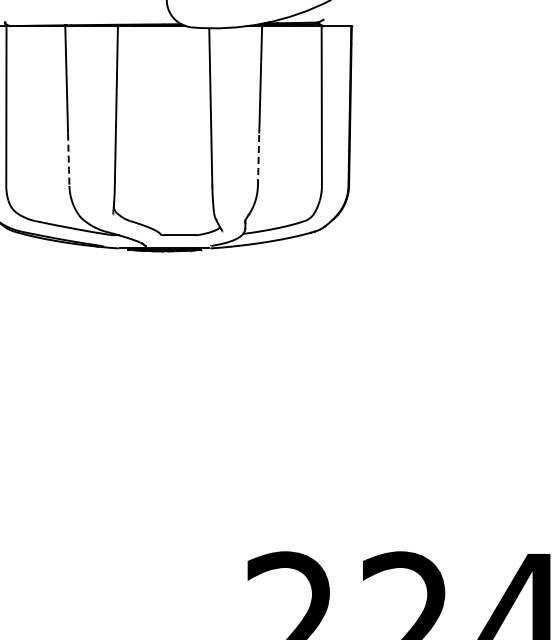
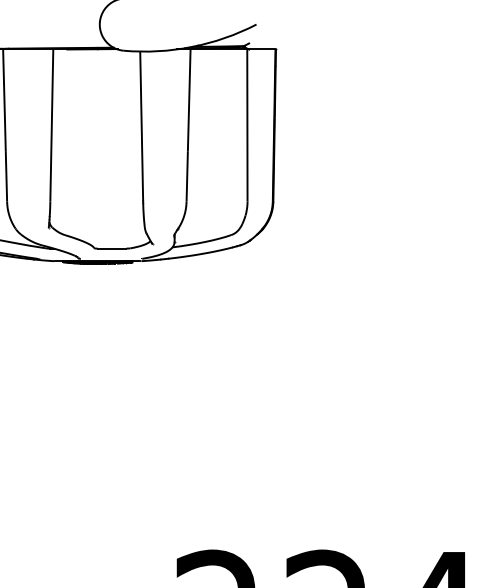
line: (68, 160) -> (6, 177), dashed -> solid
line: (258, 160) -> (187, 177), dashed -> solid

